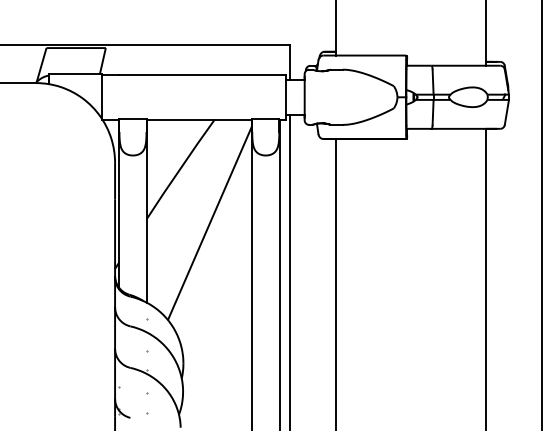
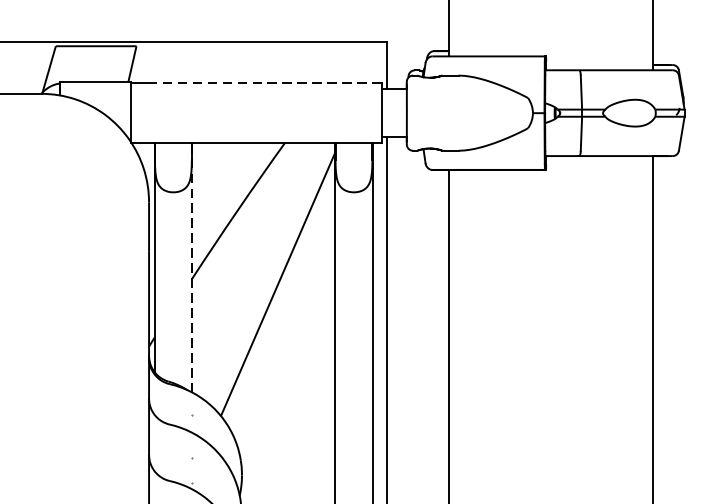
line: (202, 75) -> (267, 83), solid -> dashed
line: (146, 211) -> (191, 268), solid -> dashed

